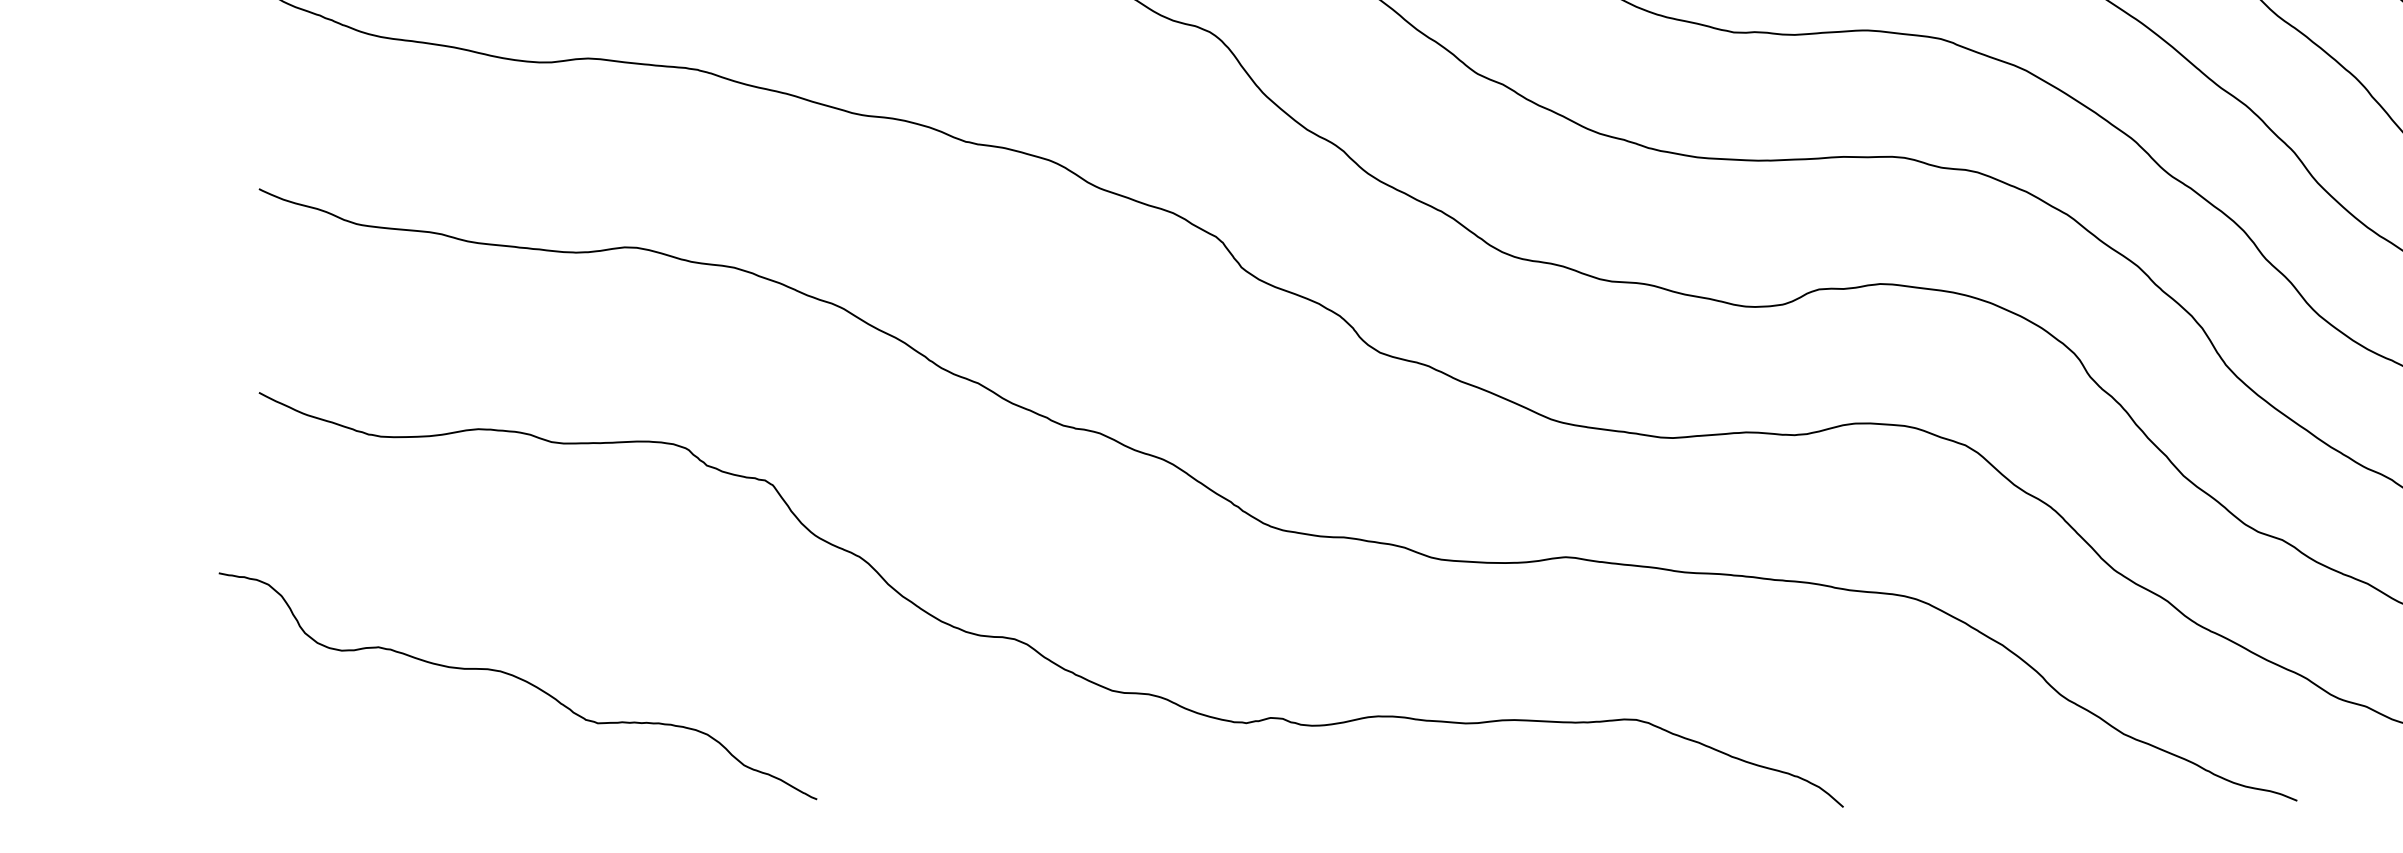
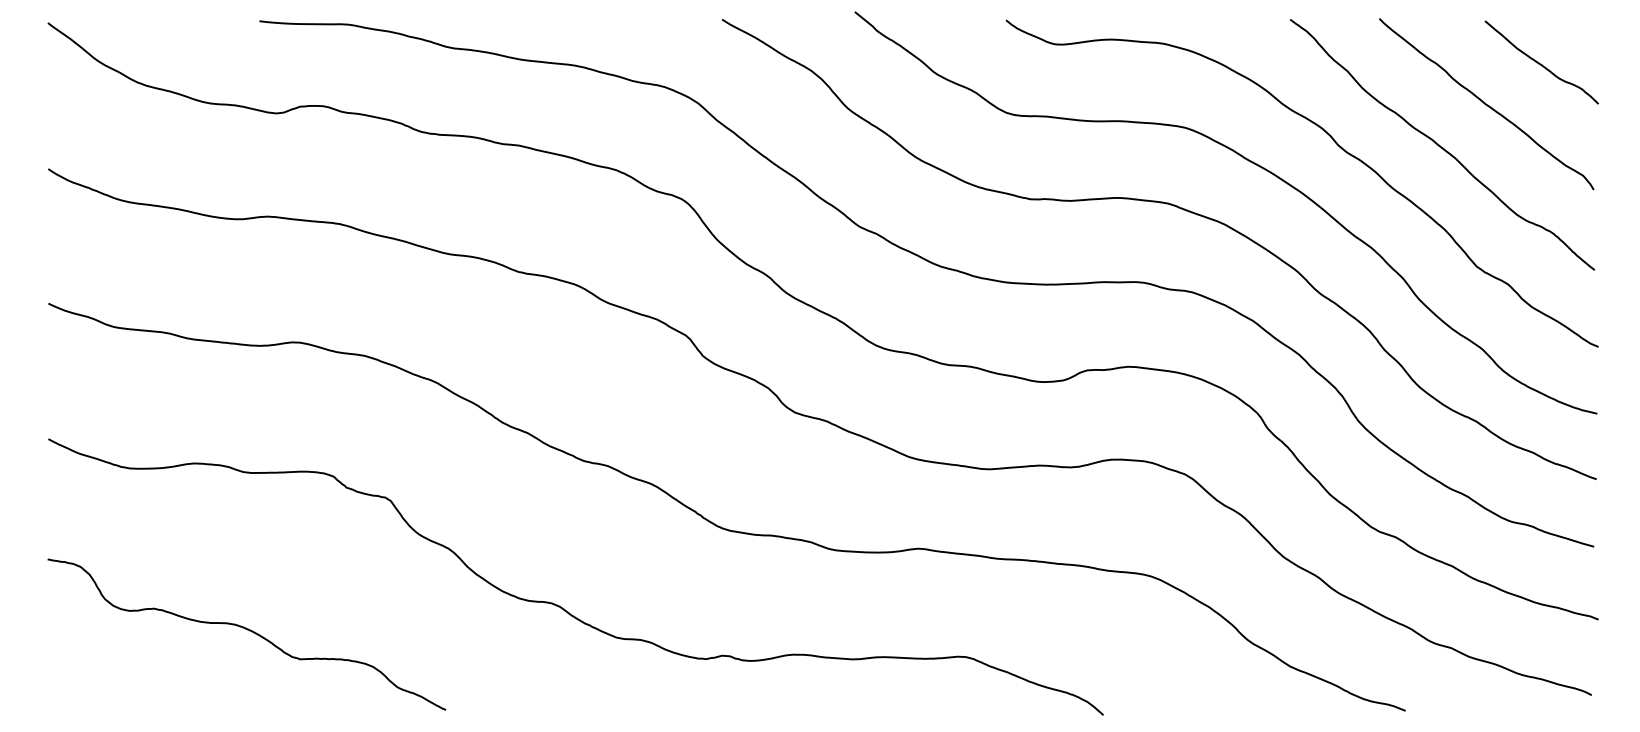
curve: (518, 680) -> (247, 630), moved

